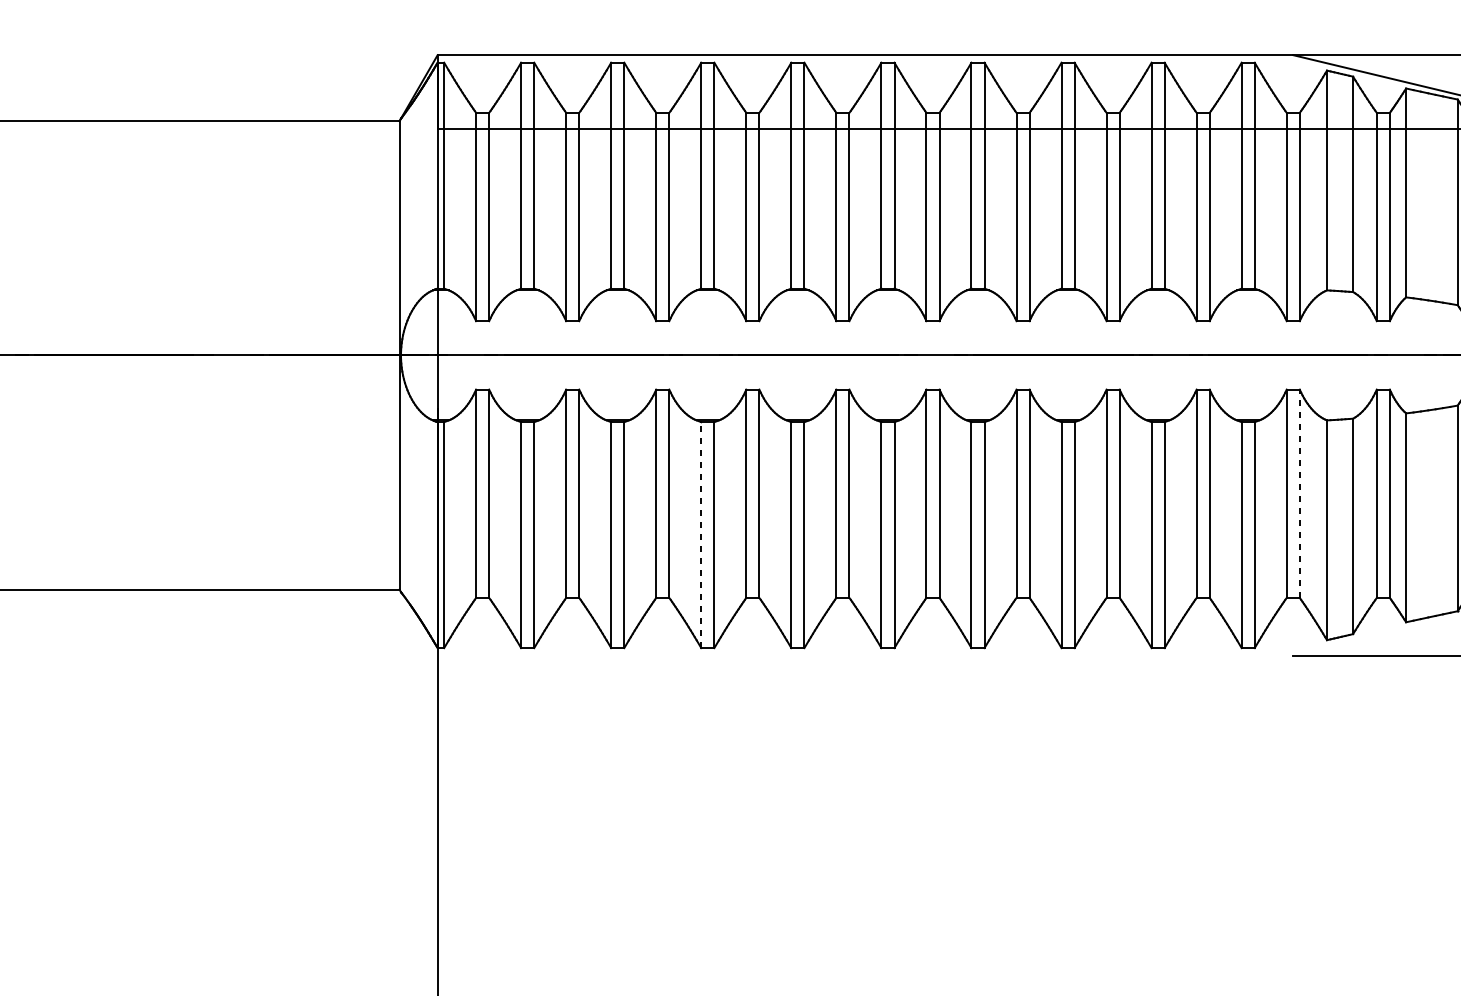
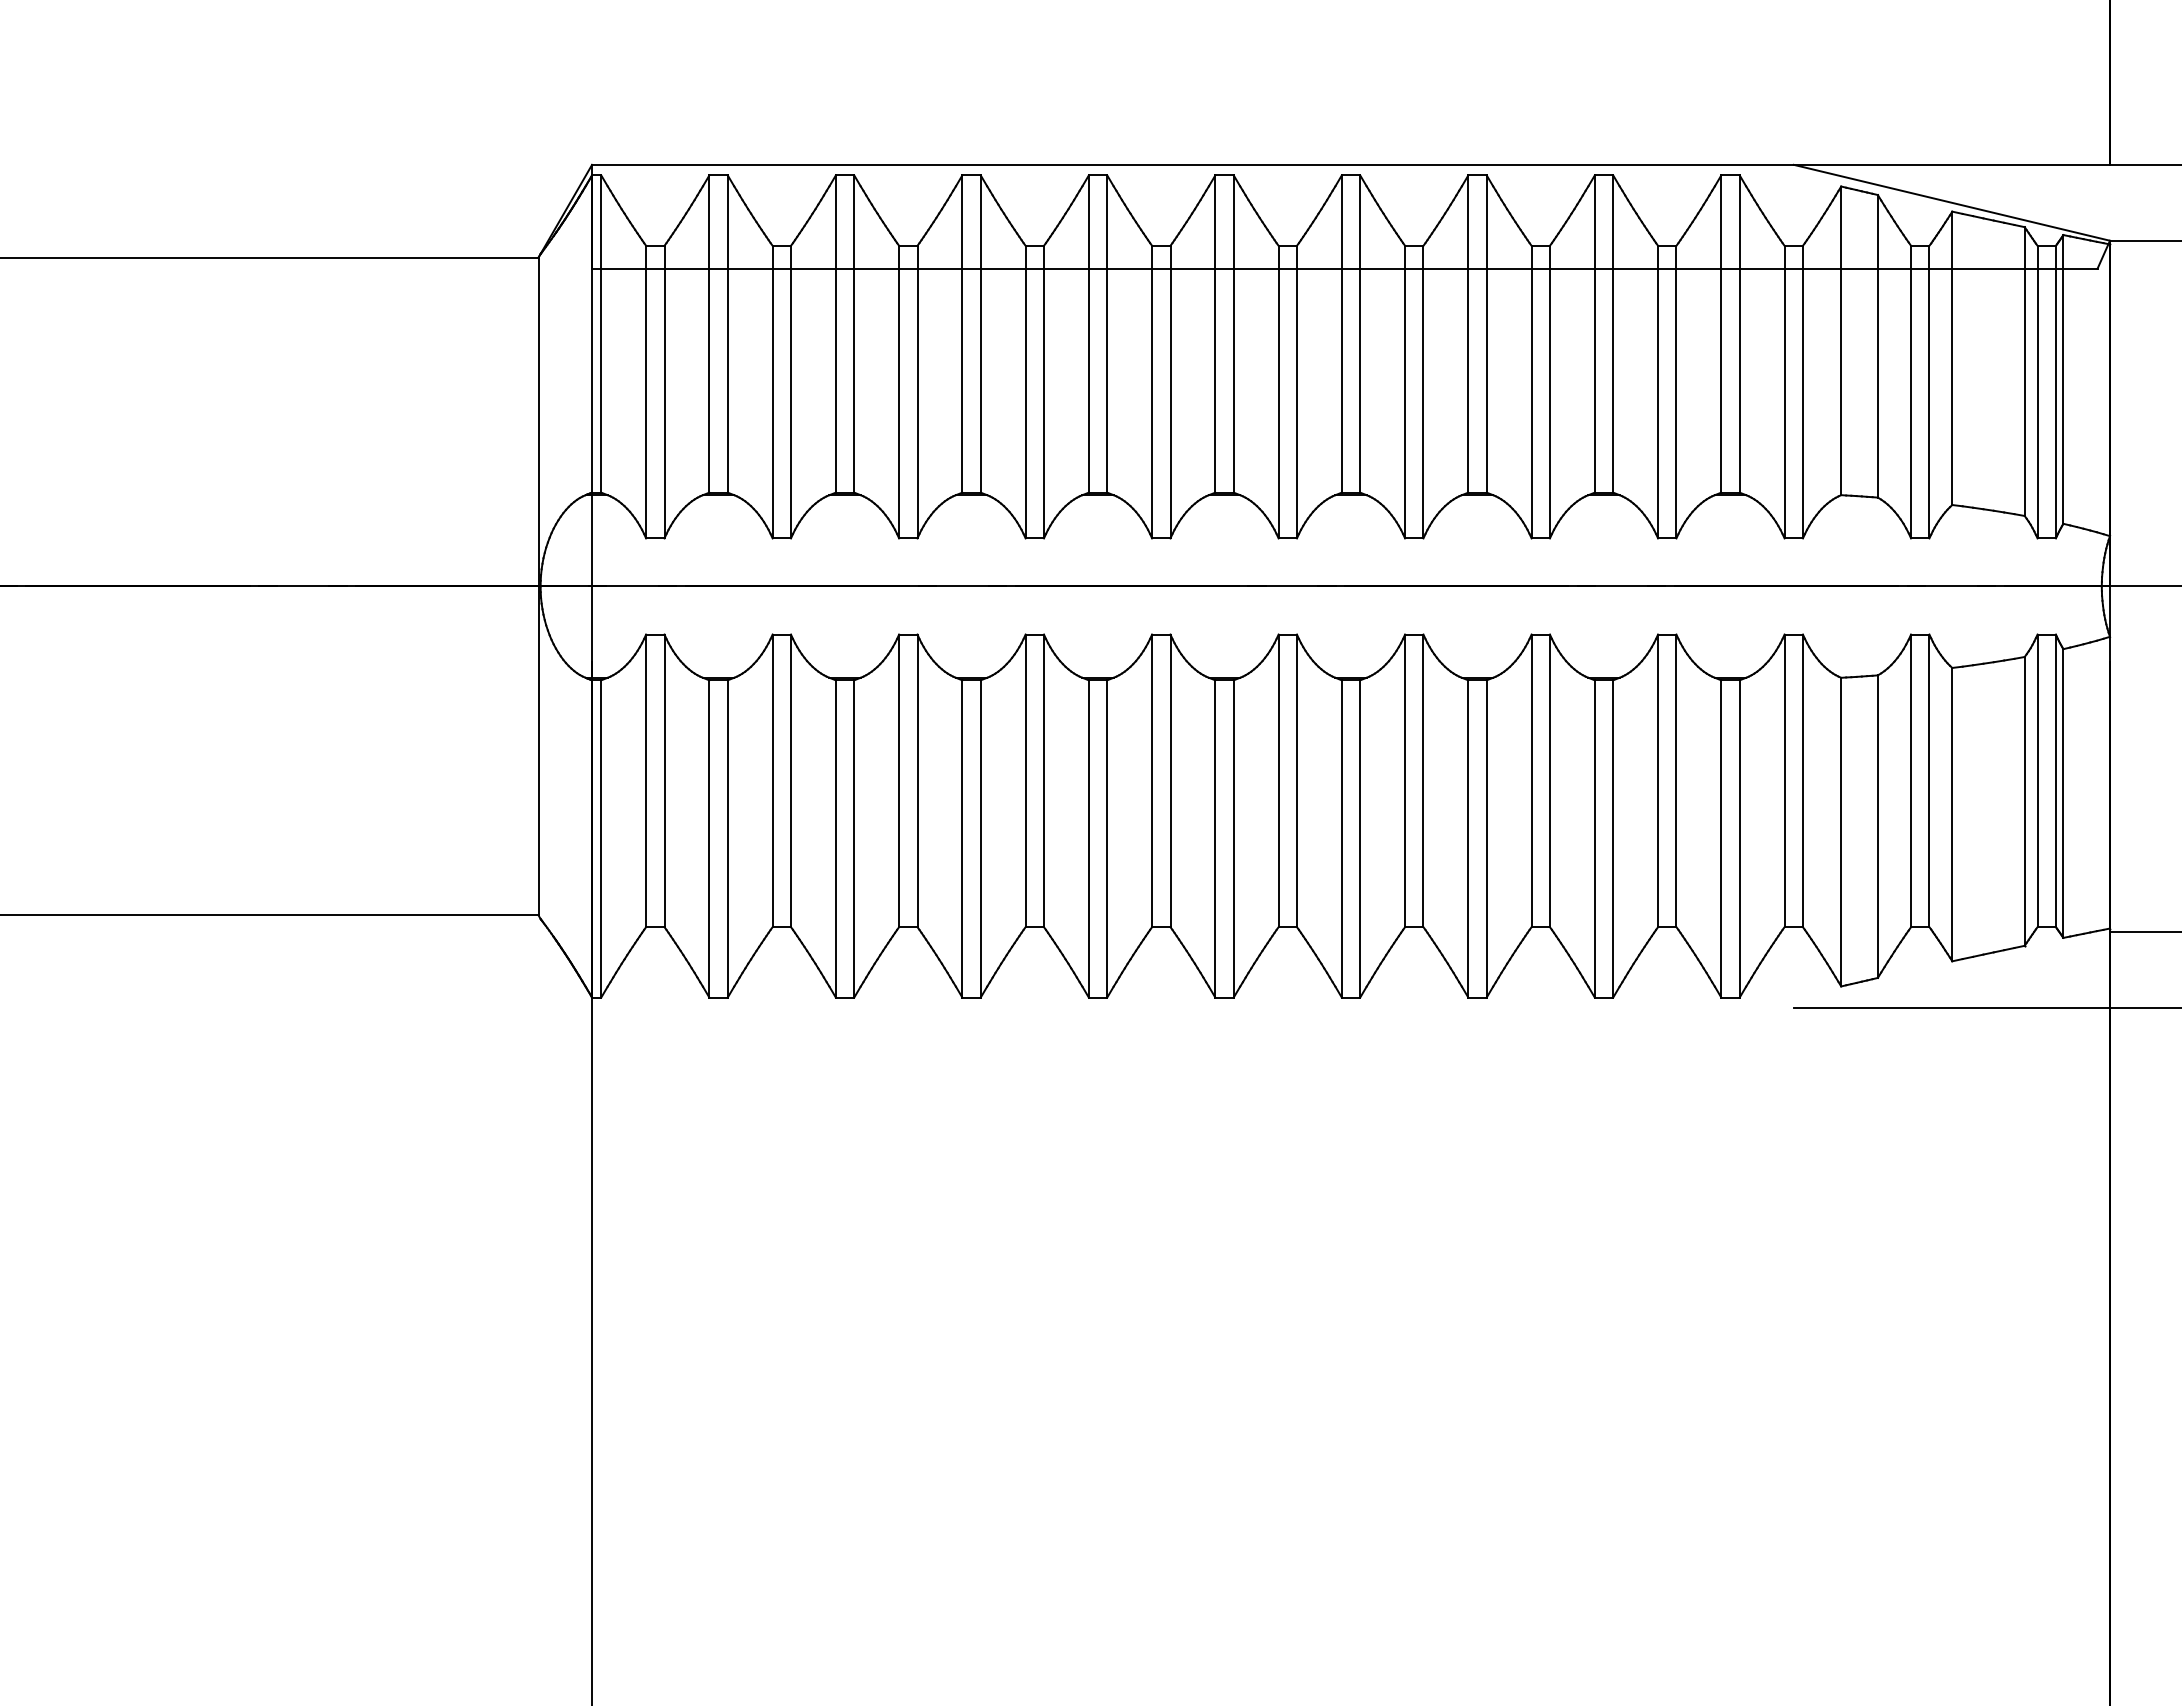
line: (1299, 493) -> (1802, 780), dashed -> solid
line: (701, 534) -> (962, 838), dashed -> solid

